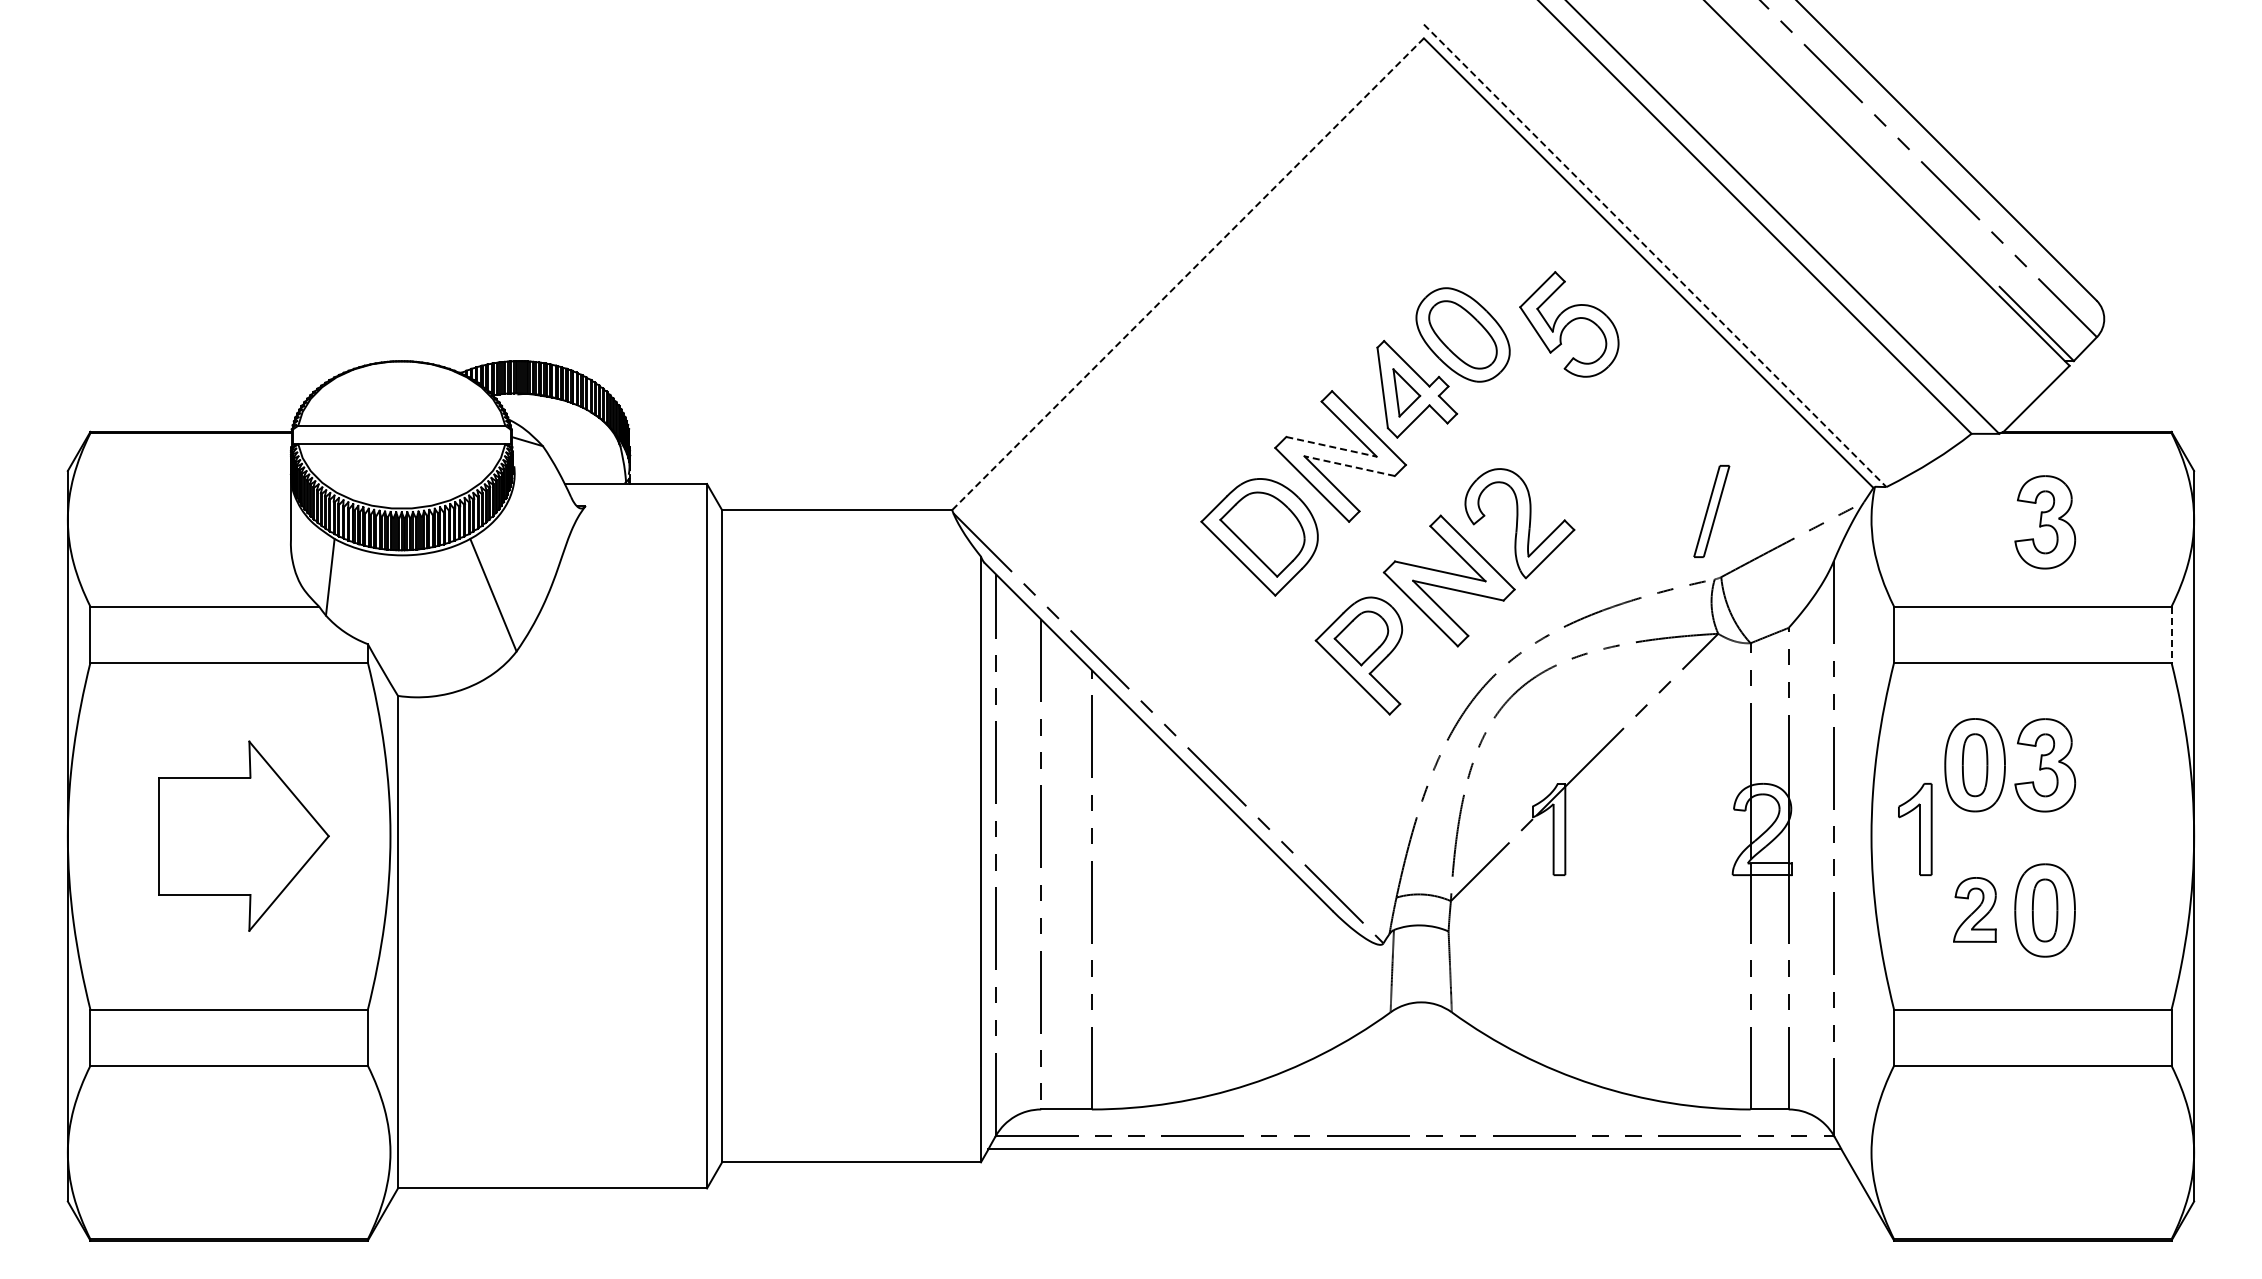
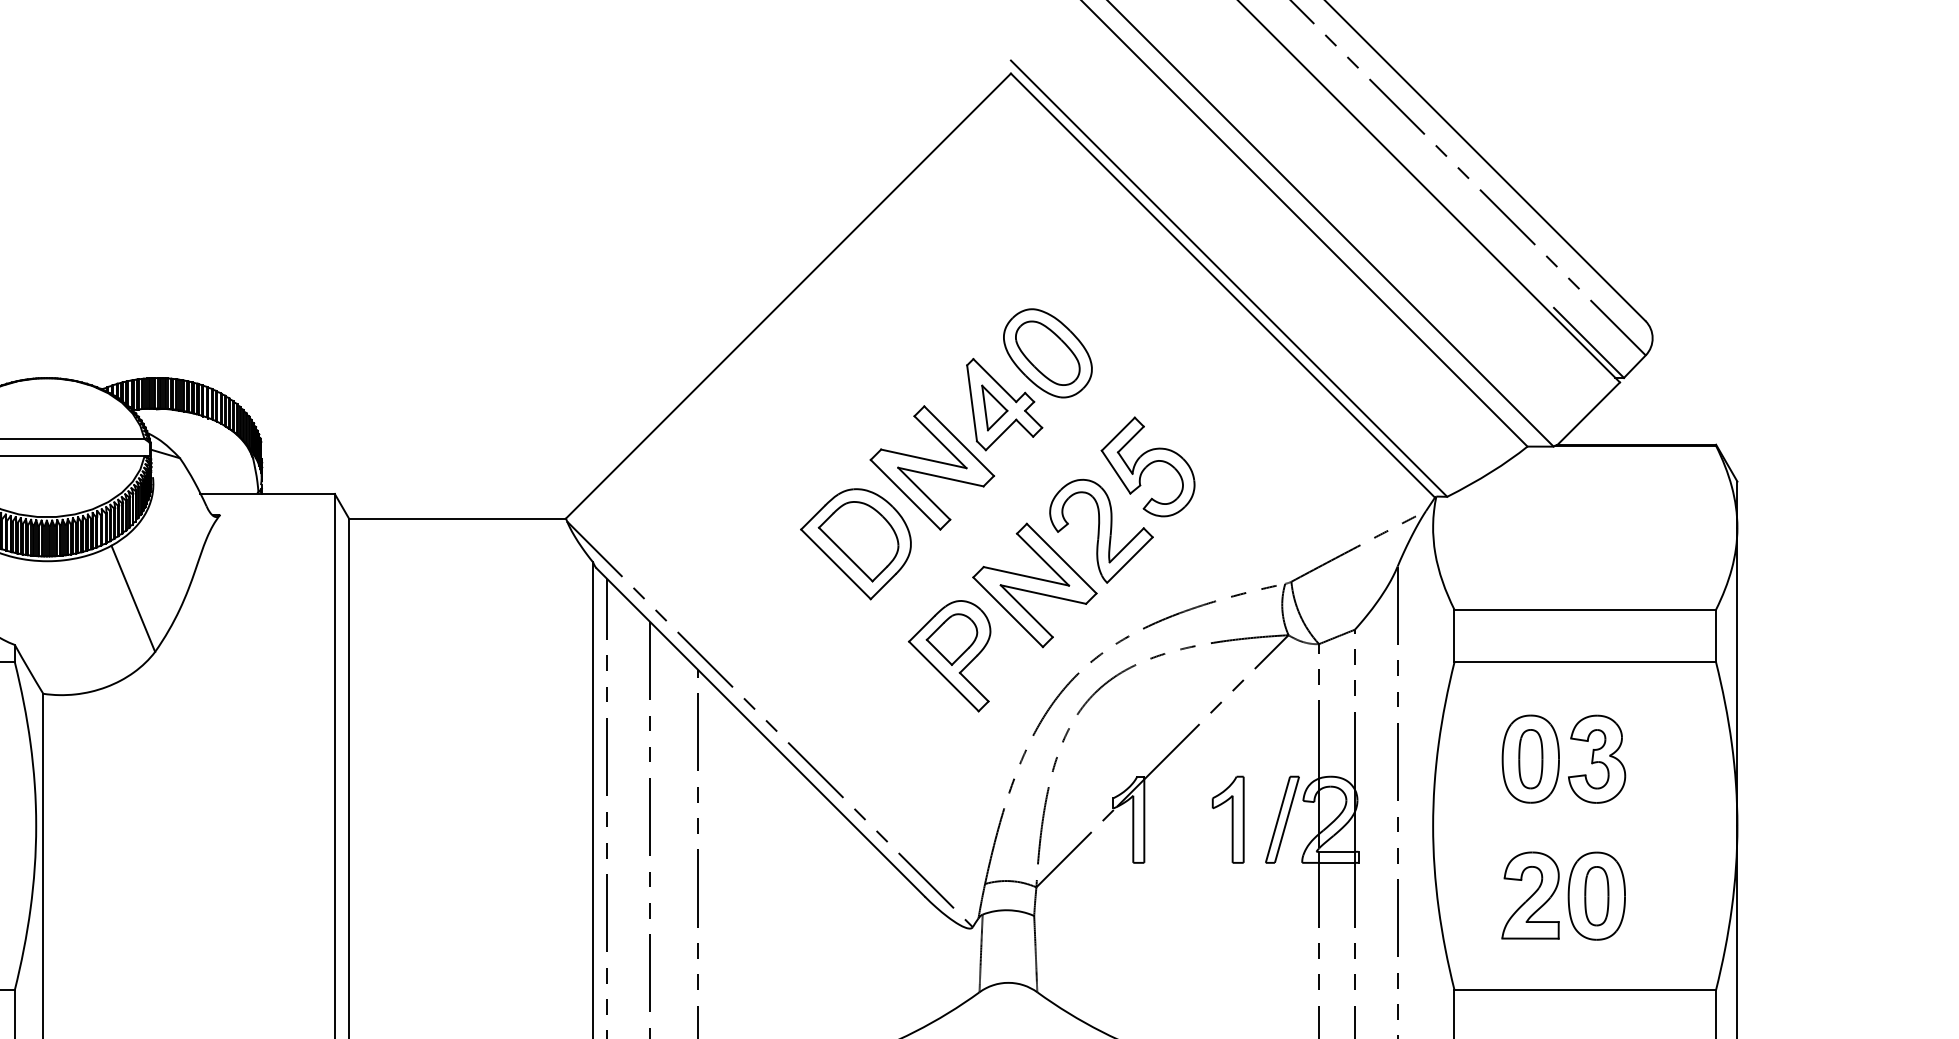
line: (1655, 256) -> (1229, 279), dashed -> solid
line: (1188, 274) -> (788, 296), dashed -> solid
part: (1569, 324) -> (1148, 467), moved
line: (1332, 446) -> (924, 458), dashed -> solid
line: (1349, 466) -> (940, 477), dashed -> solid
part: (1711, 511) -> (1282, 819), moved
part: (2045, 522) -> (1597, 530), removed
line: (2171, 635) -> (1716, 636), dashed -> solid
part: (1915, 829) -> (1228, 819), moved
part: (1974, 909) -> (1530, 895), size x1.43

